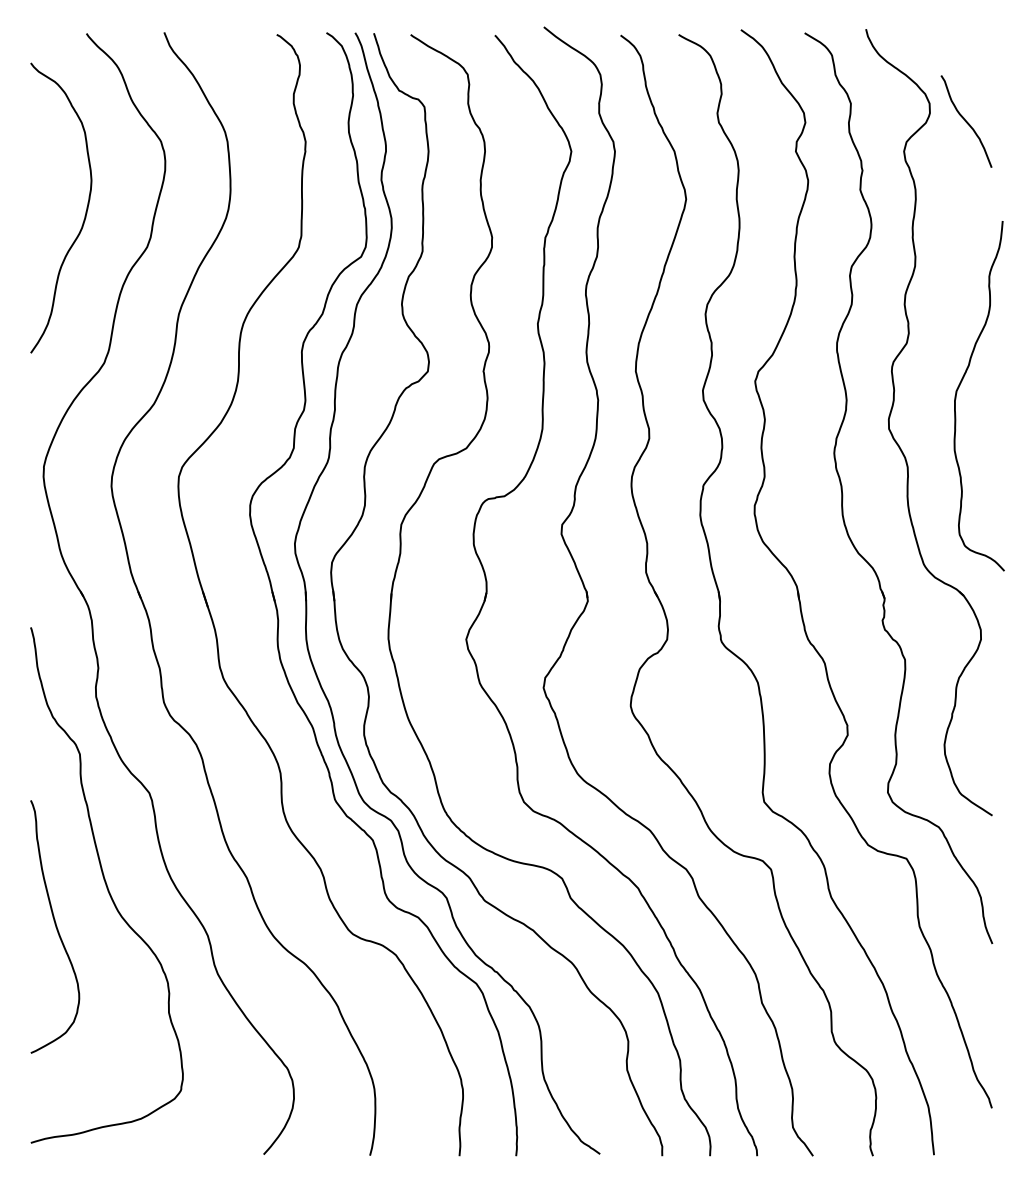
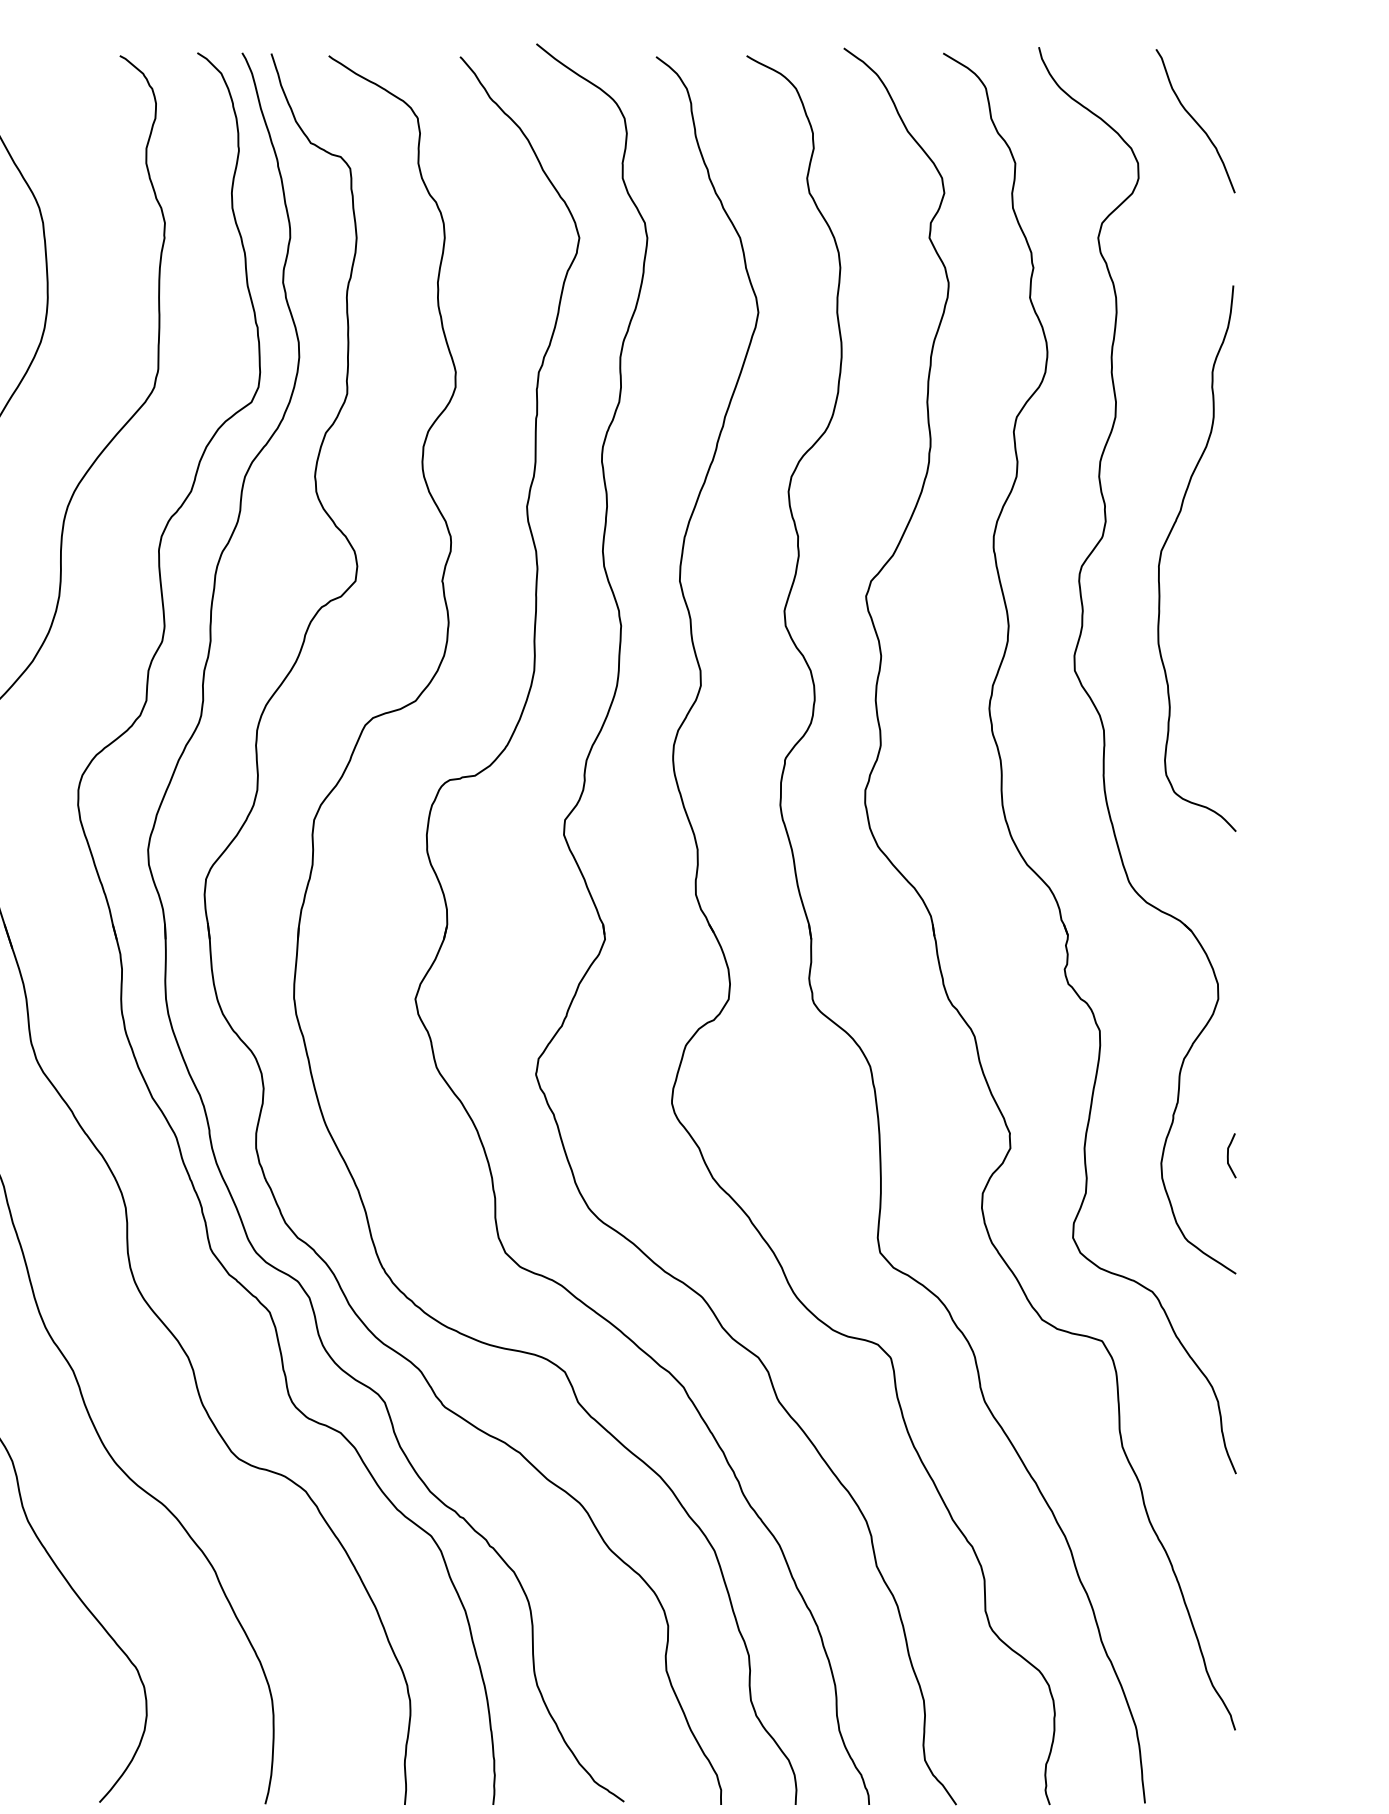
curve: (966, 121) -> (1195, 121), moved
curve: (959, 387) -> (1165, 545), moved
curve: (988, 739) -> (1229, 1155), added

